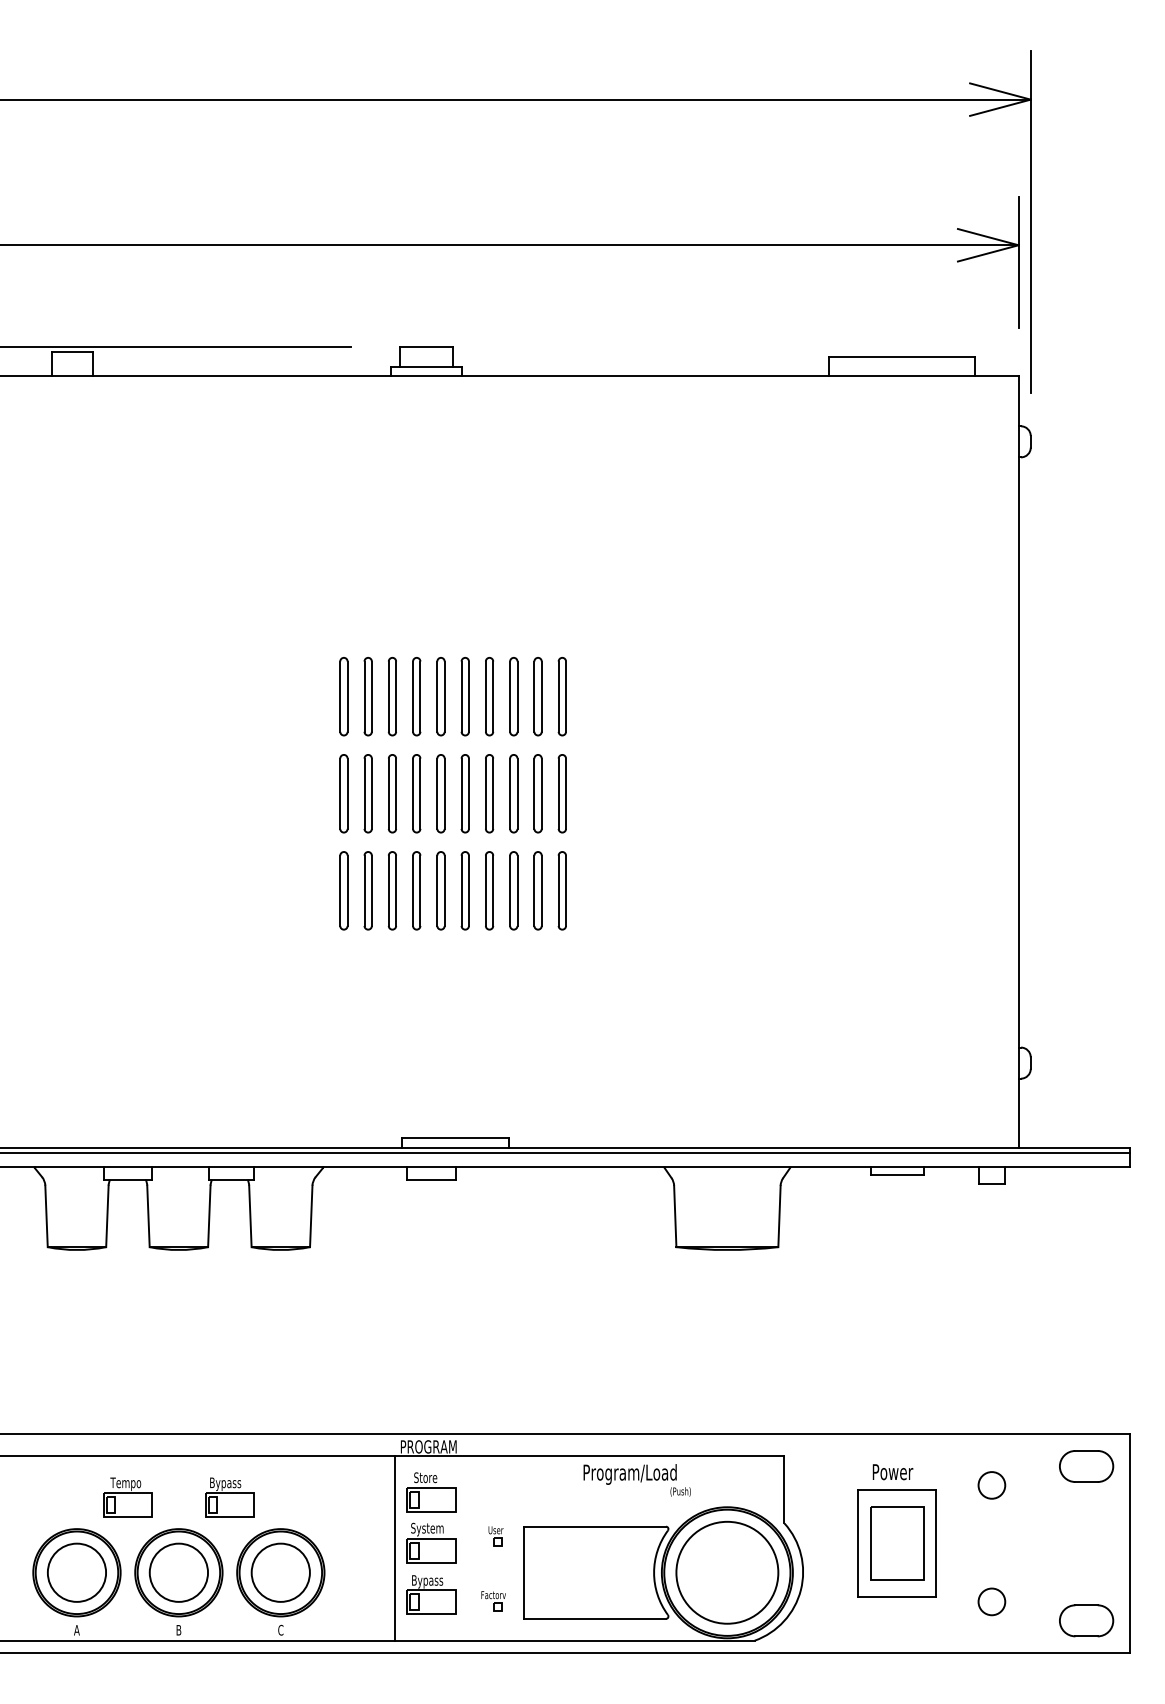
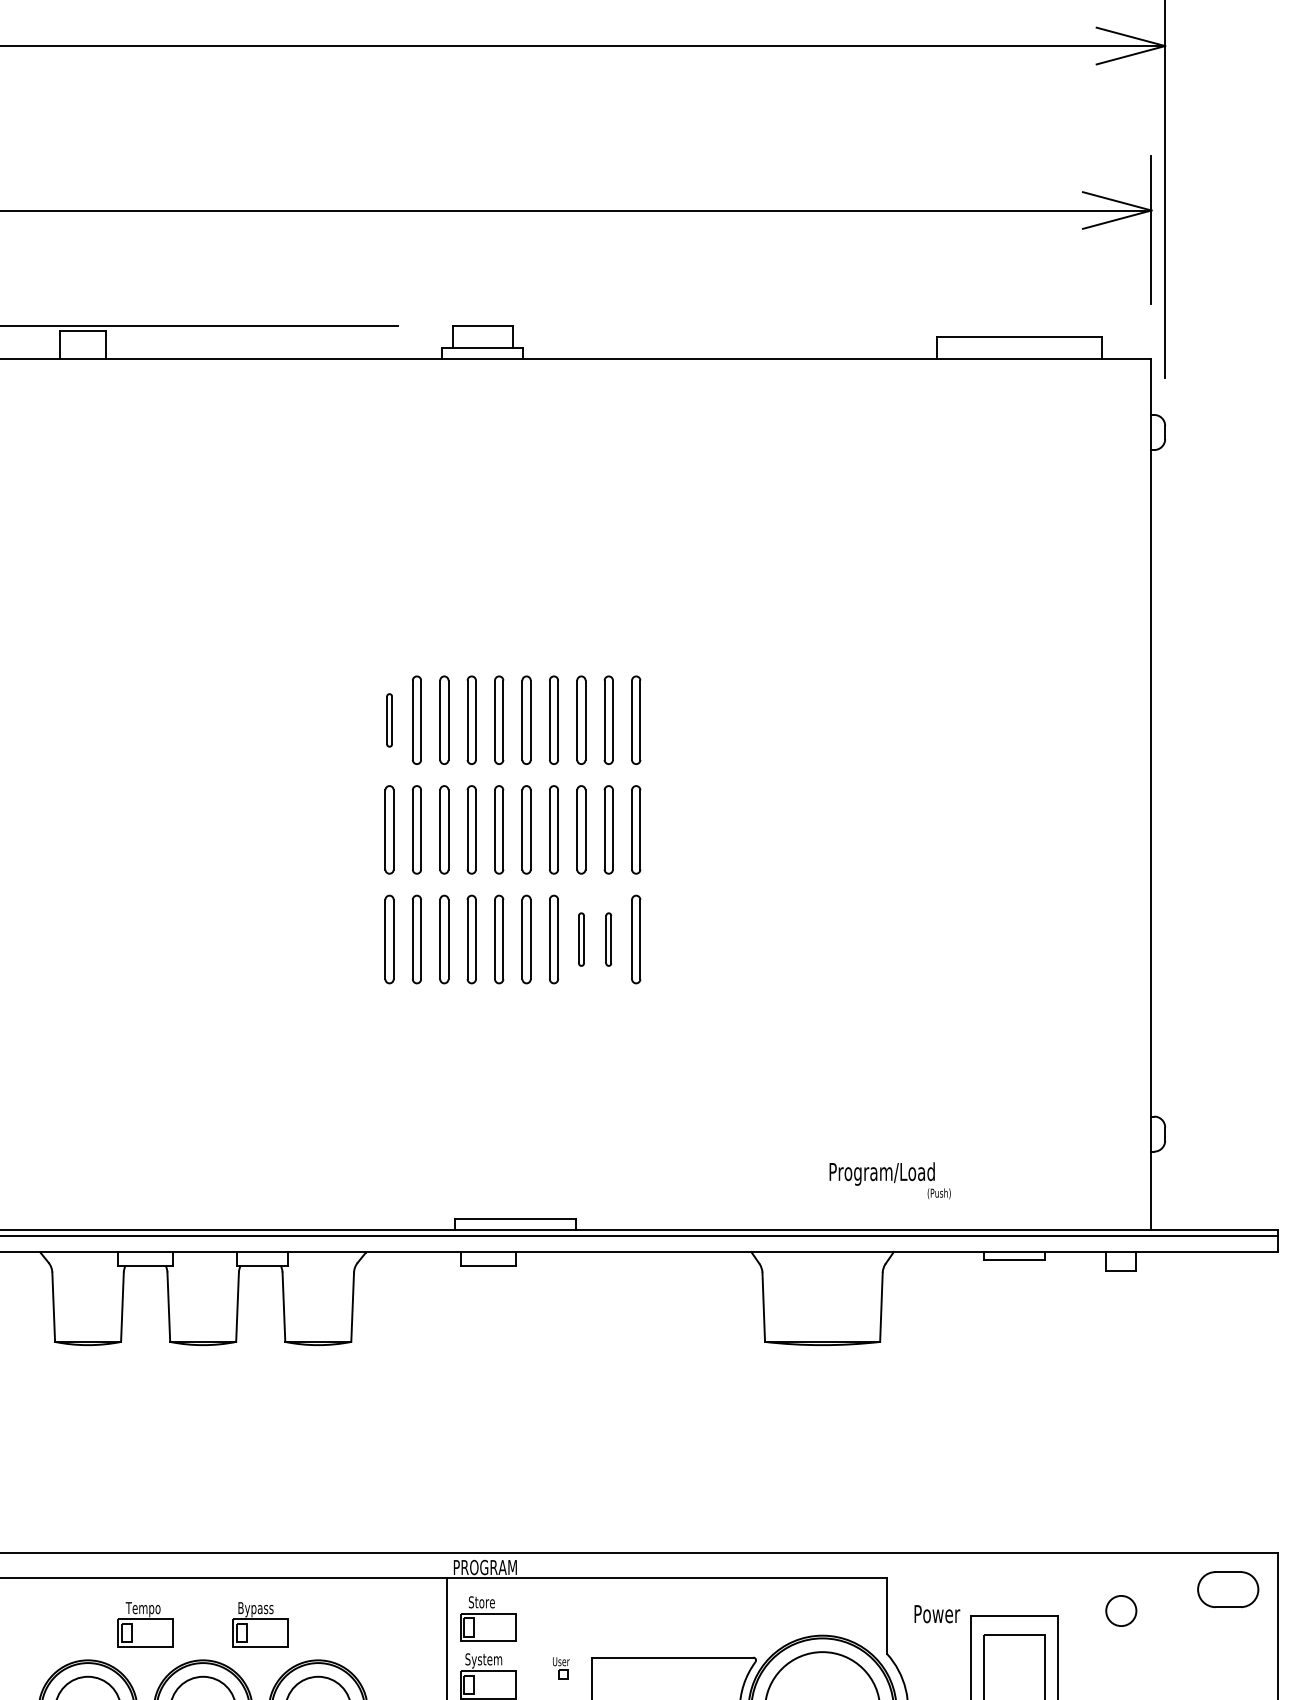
part: (343, 696) -> (389, 720), size x0.6
part: (513, 890) -> (581, 939), size x0.6
part: (537, 890) -> (608, 939), size x0.6
text: (892, 1472) -> (936, 1614), moved
text: (636, 1480) -> (889, 1180), moved

